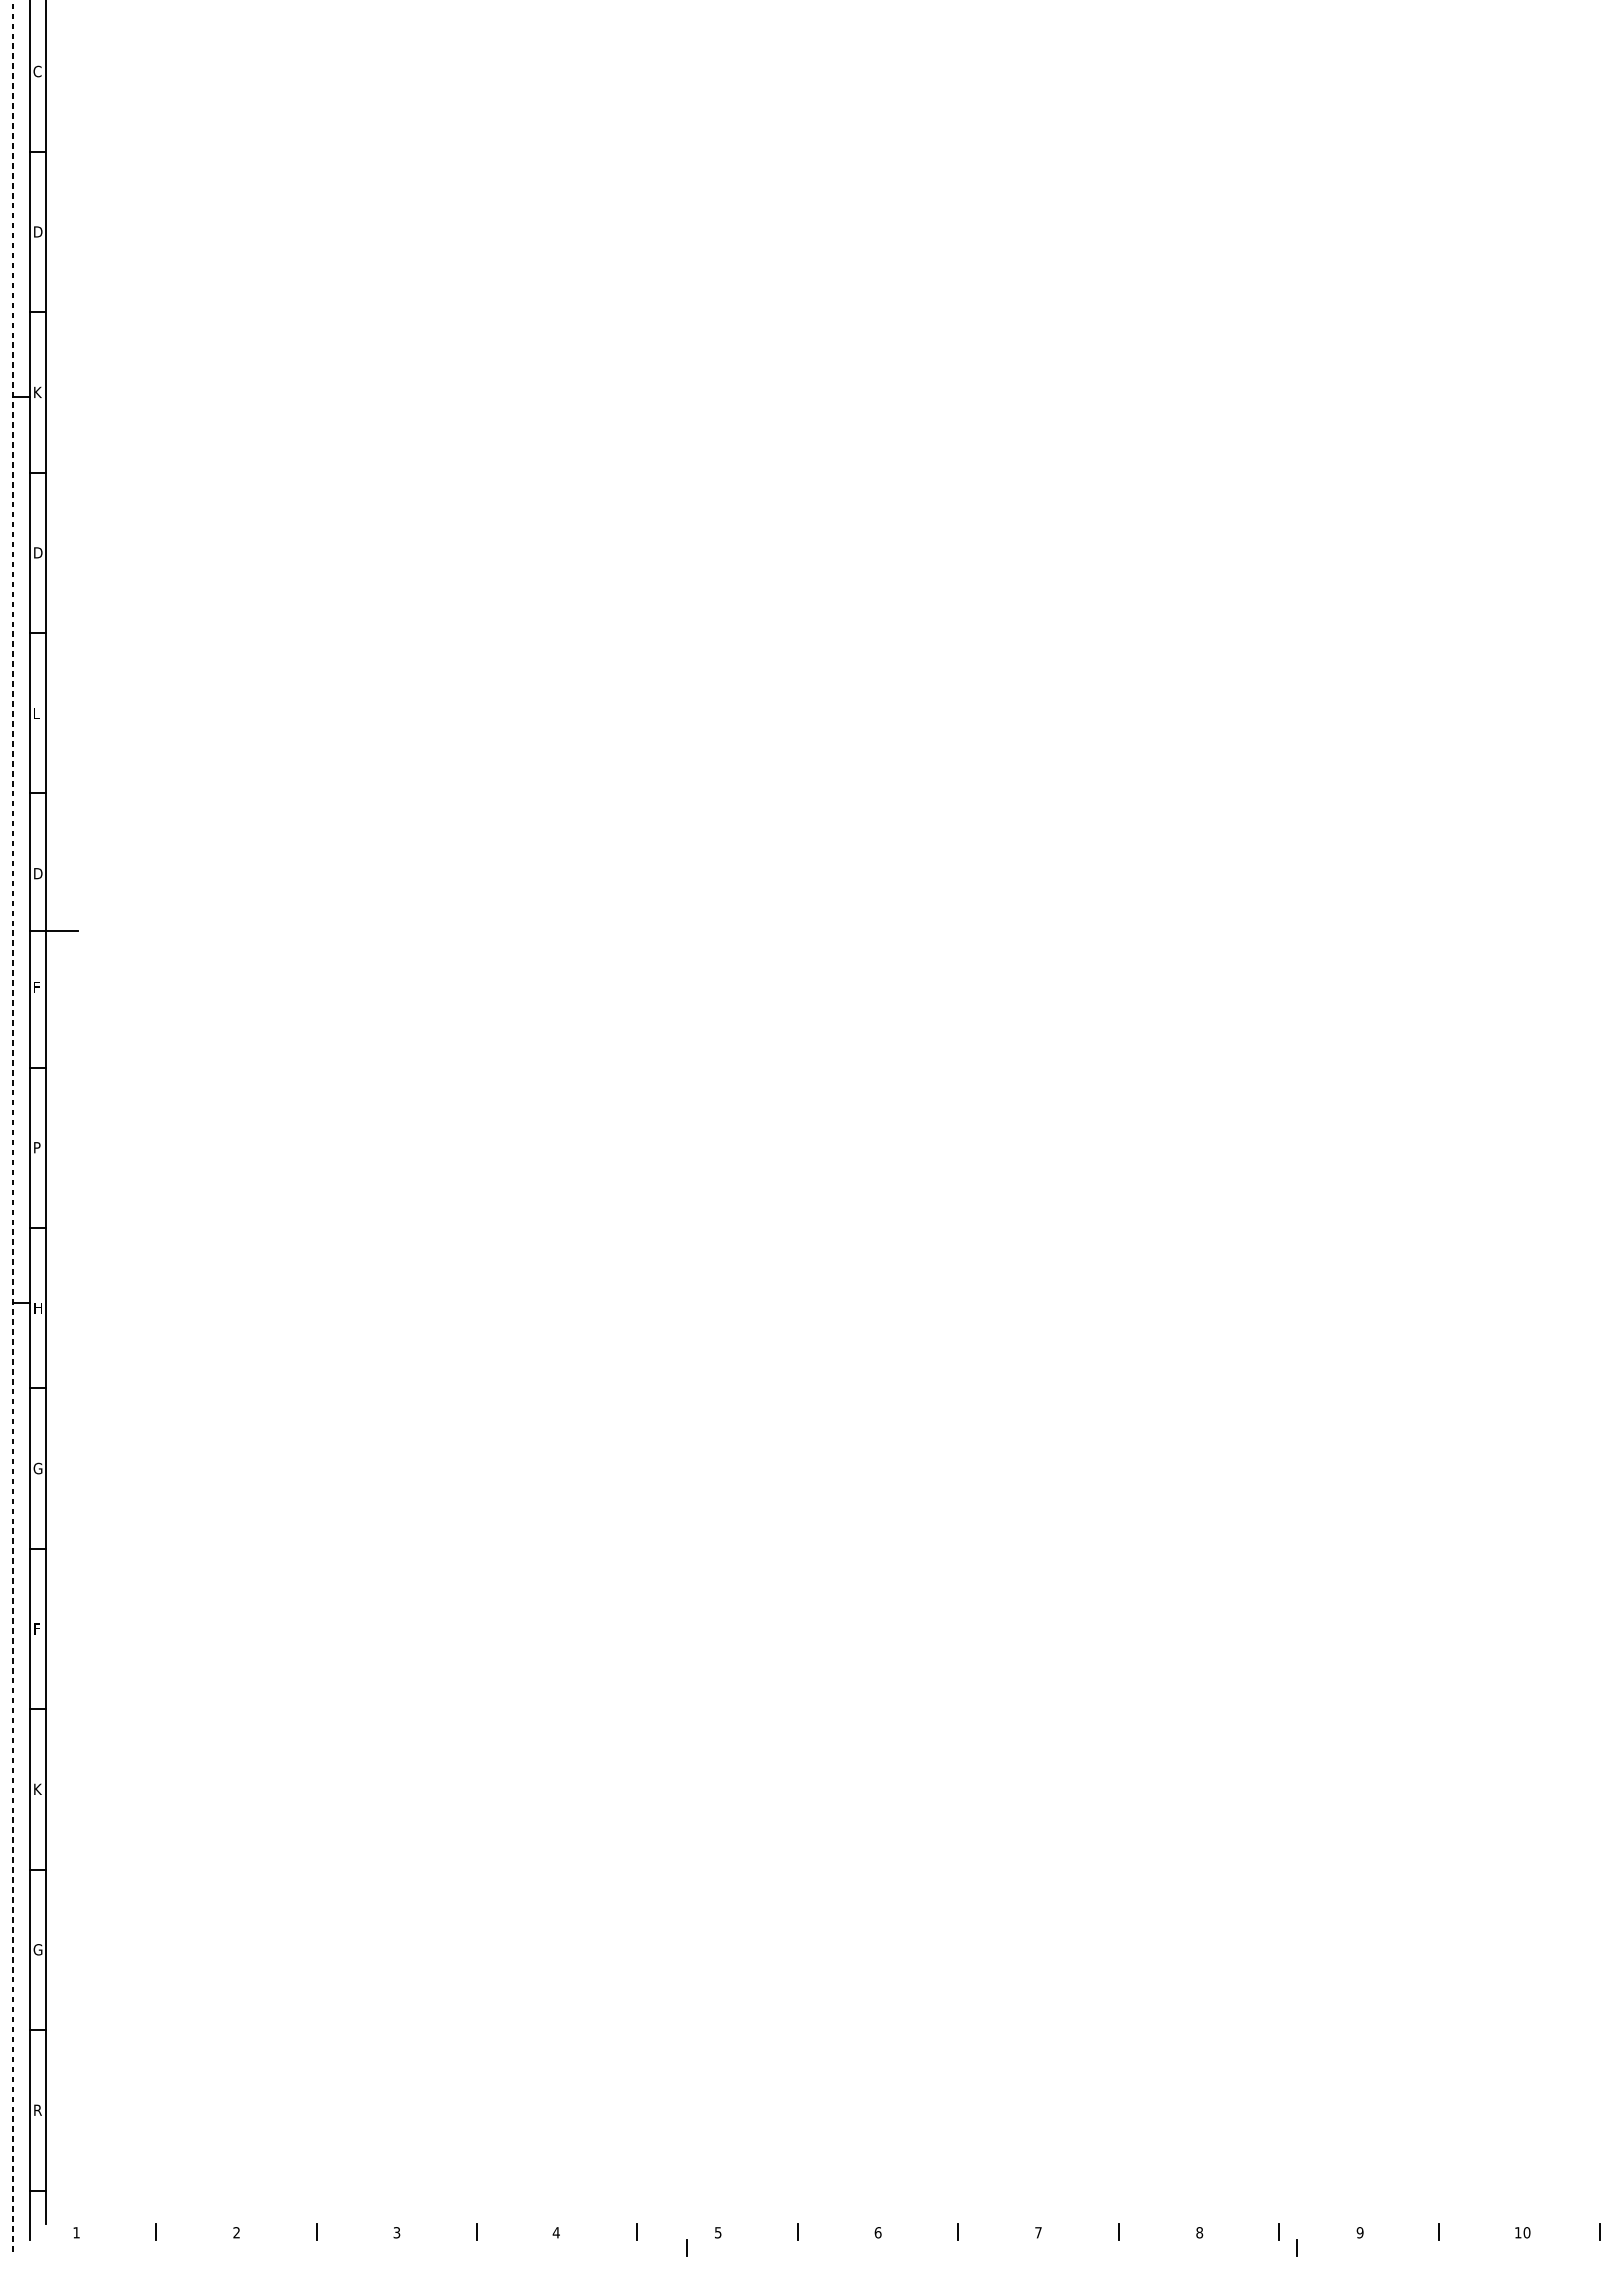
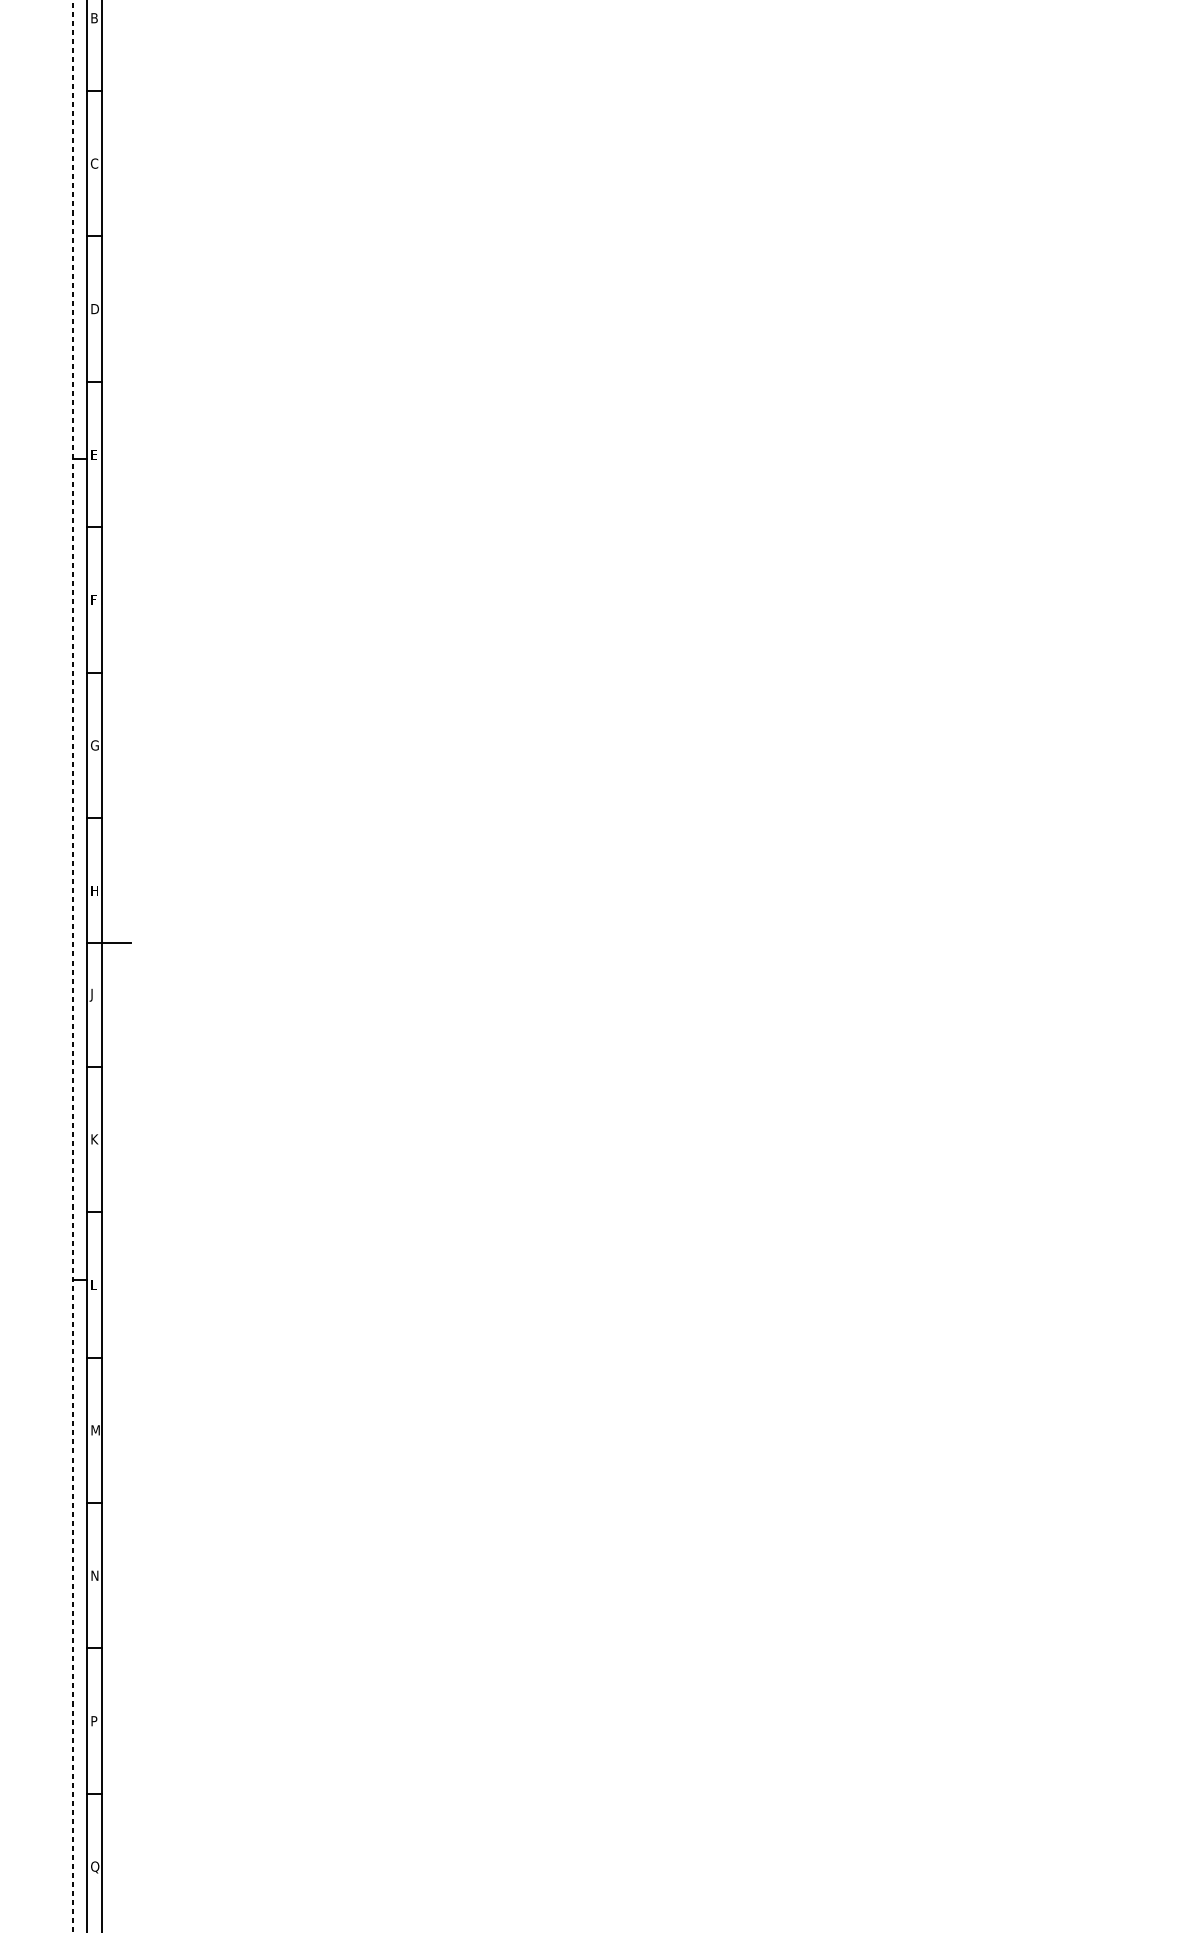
text: (37, 391) -> (94, 453), K -> E
text: (38, 552) -> (95, 599), D -> F
text: (37, 712) -> (94, 744), L -> G
text: (38, 873) -> (95, 890), D -> H
text: (35, 988) -> (92, 995), F -> J
text: (38, 1147) -> (95, 1139), P -> K
text: (38, 1308) -> (95, 1285), H -> L
text: (38, 1468) -> (95, 1430), G -> M
text: (37, 1628) -> (94, 1575), F -> N
text: (38, 1788) -> (95, 1720), K -> P
text: (39, 1950) -> (96, 1867), G -> Q

